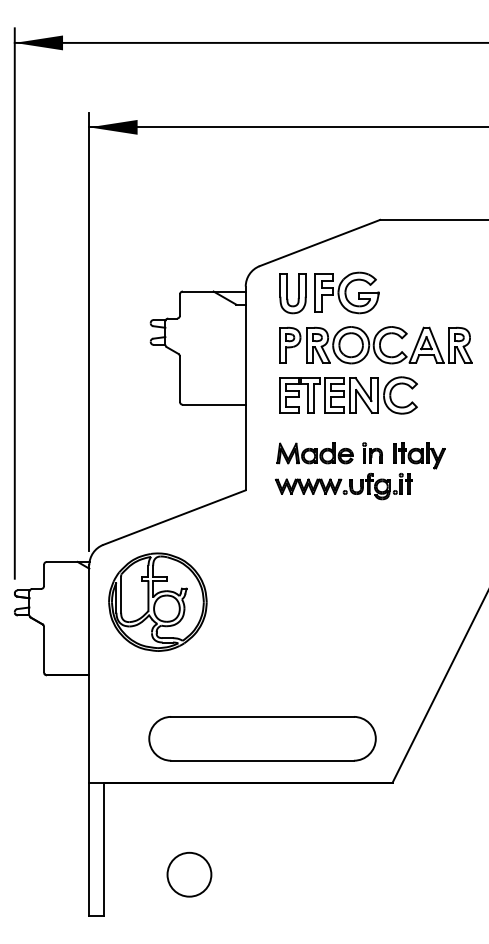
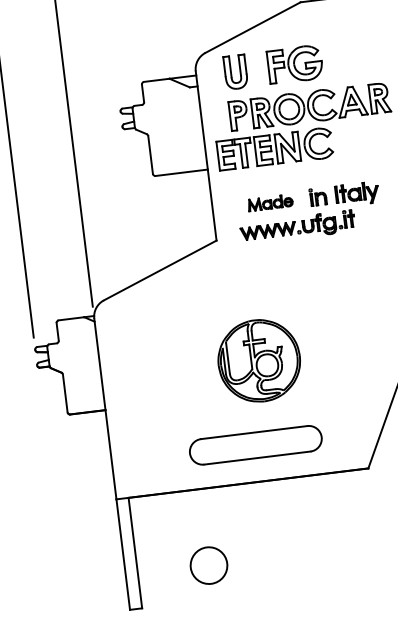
part: (346, 292) -> (295, 64), moved
part: (348, 395) -> (275, 149), moved
part: (314, 453) -> (269, 203), size x0.7
part: (157, 601) -> (258, 360), moved
part: (262, 738) -> (255, 445), size x0.7

